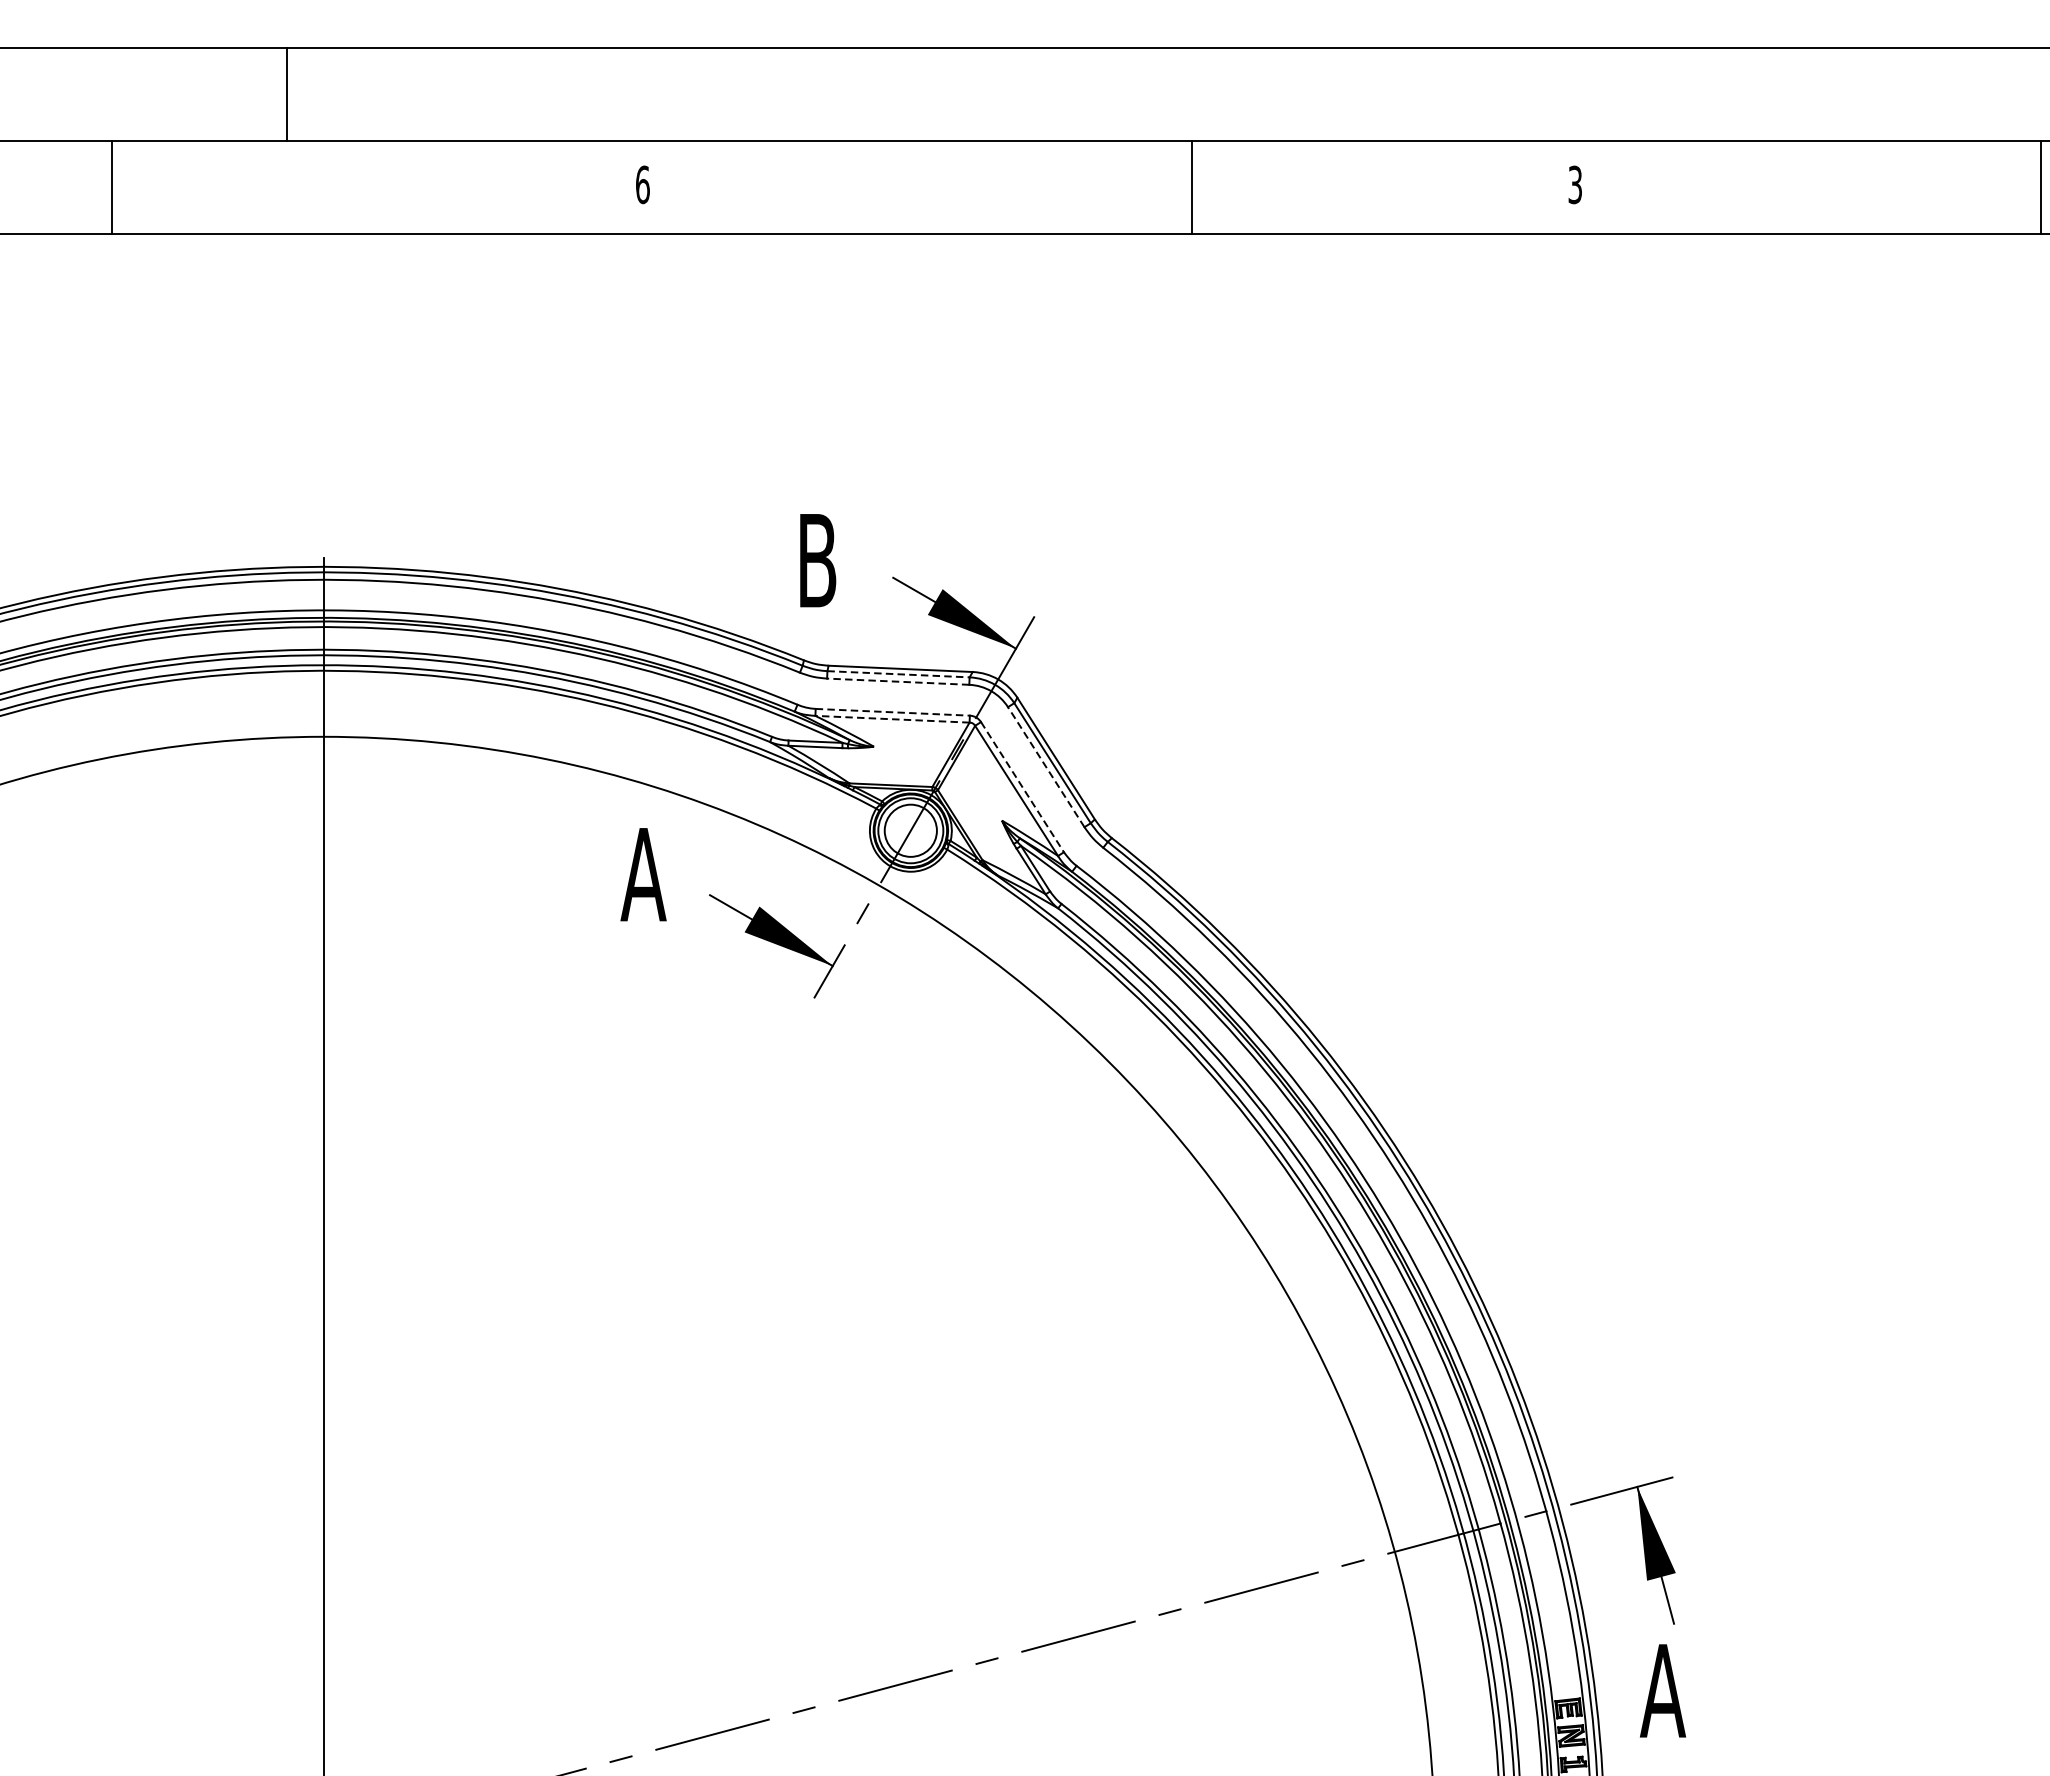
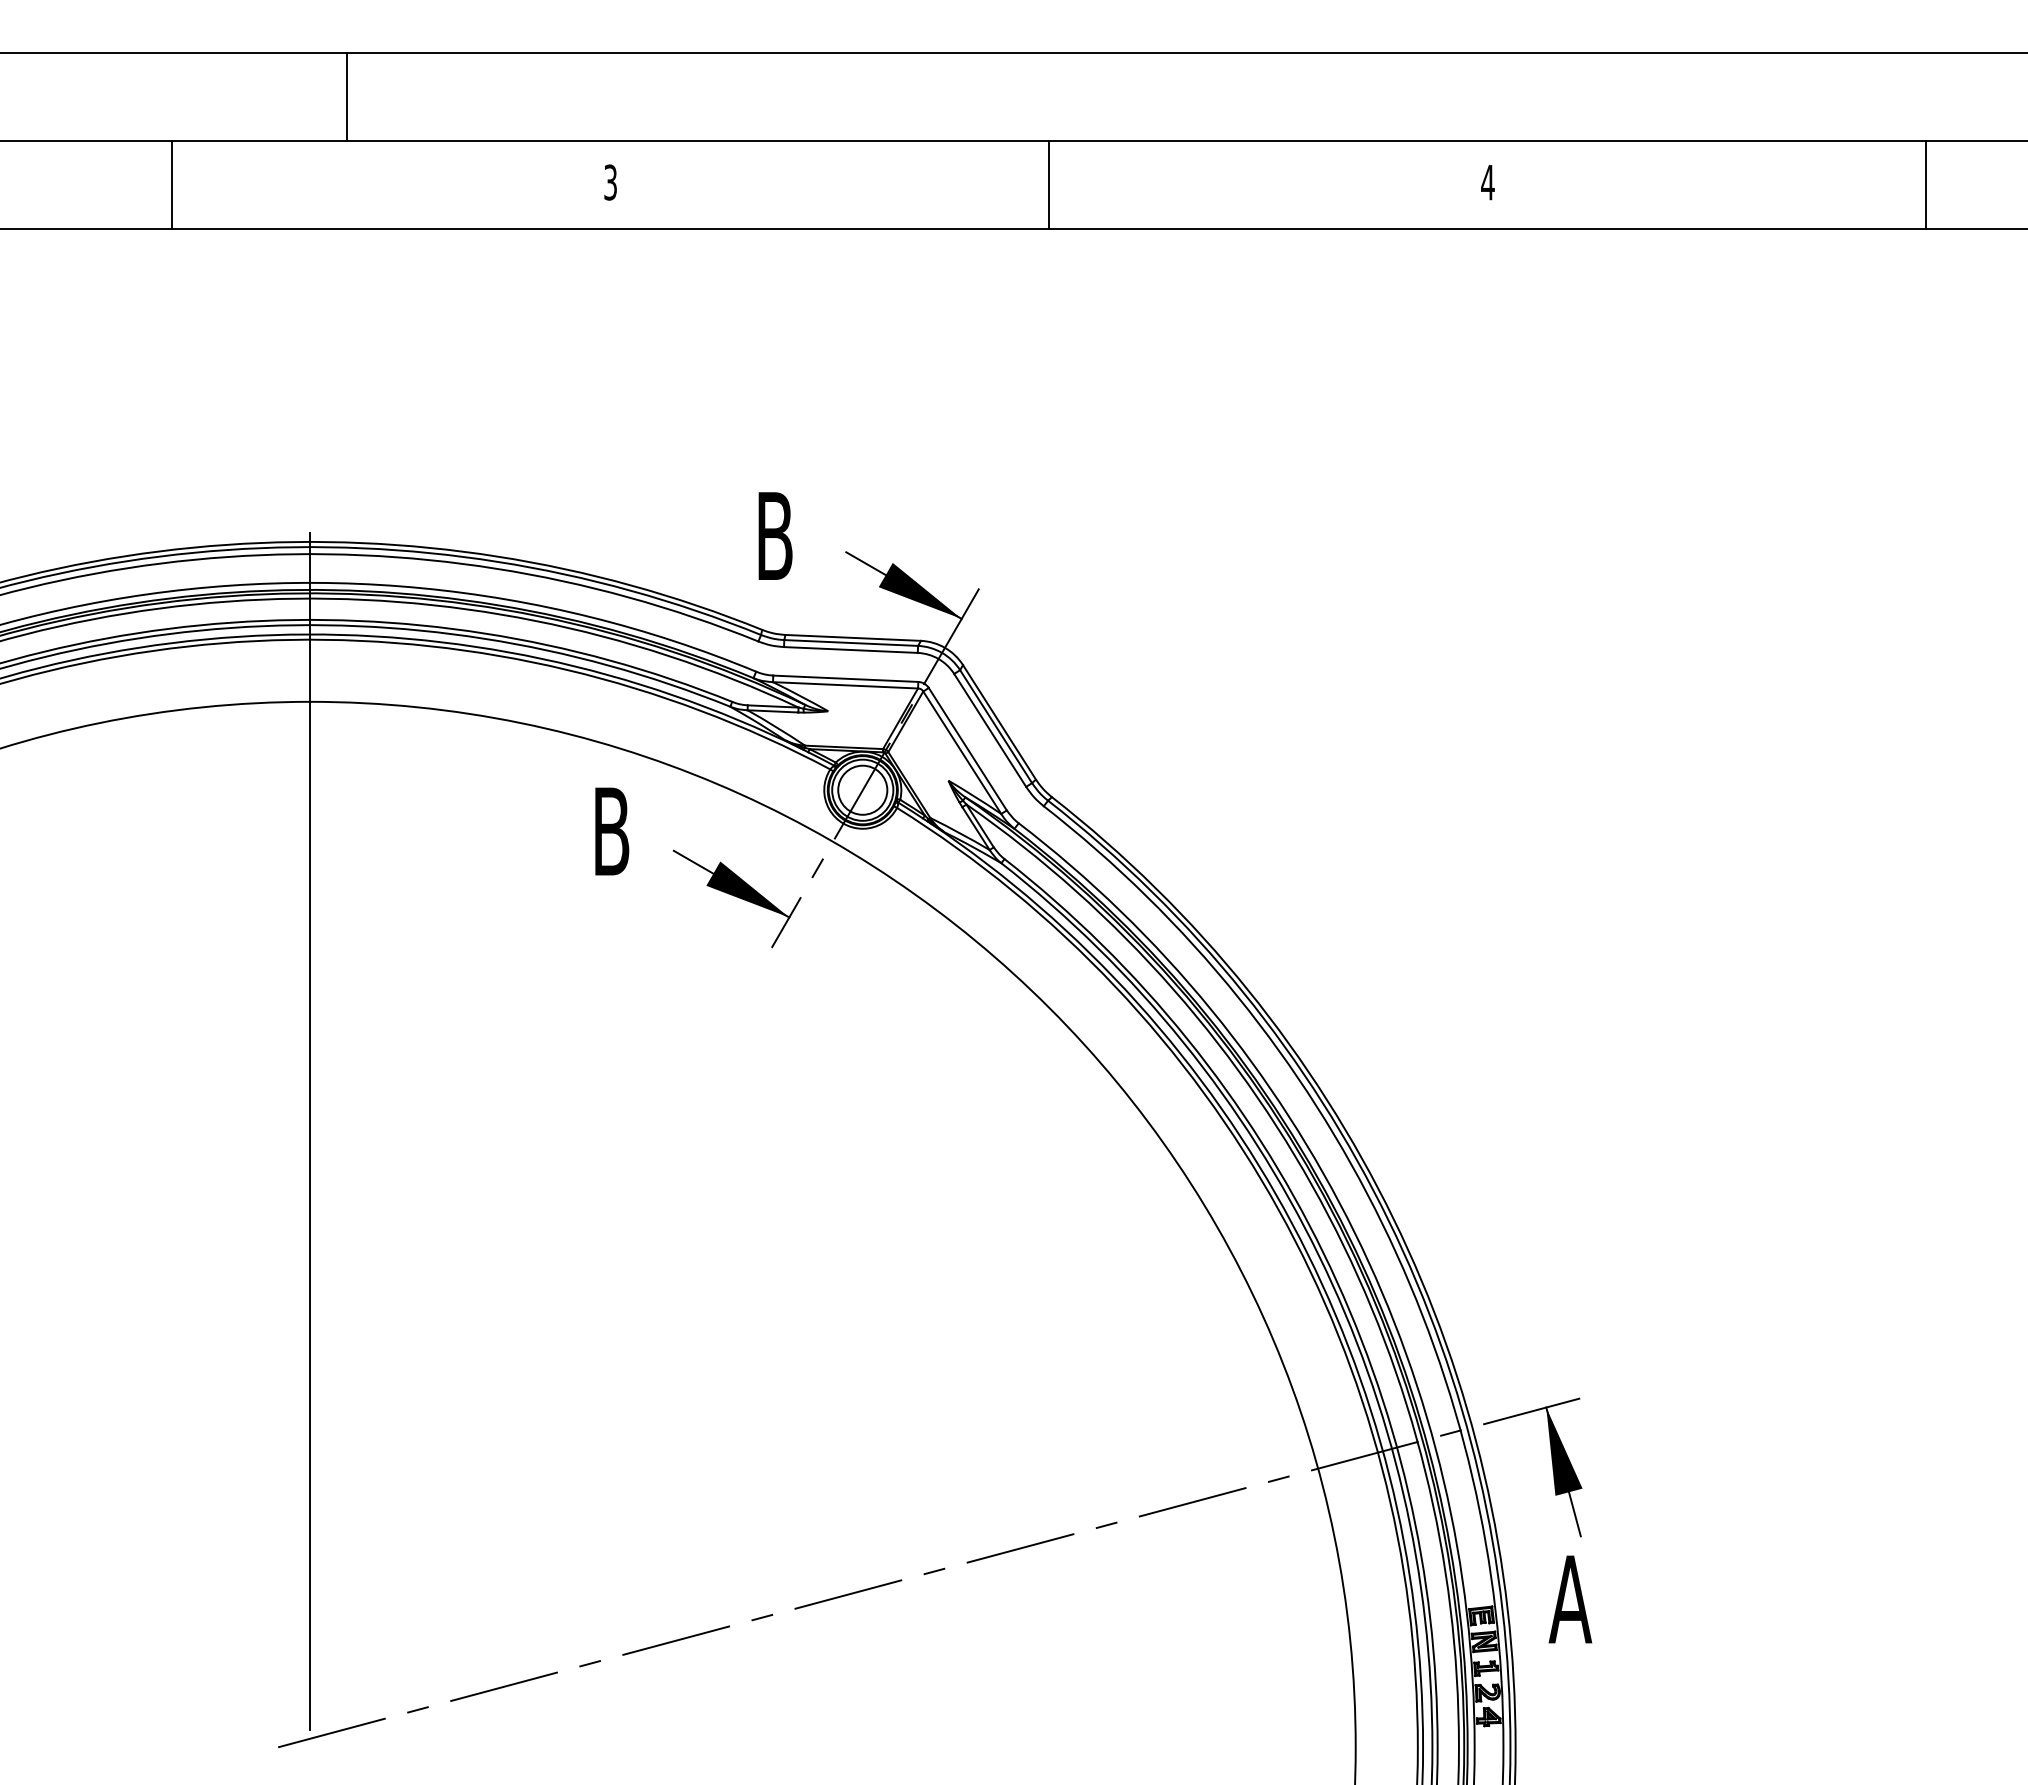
line: (287, 94) -> (347, 97), moved
text: (642, 184) -> (610, 182), 6 -> 3
text: (1574, 184) -> (1487, 182), 3 -> 4
line: (111, 186) -> (171, 184), moved
line: (1191, 186) -> (1048, 184), moved
line: (898, 674) -> (851, 643), dashed -> solid
line: (897, 682) -> (850, 650), dashed -> solid
line: (892, 712) -> (845, 678), dashed -> solid
line: (892, 719) -> (845, 685), dashed -> solid
line: (1046, 767) -> (990, 730), dashed -> solid
line: (1022, 787) -> (967, 749), dashed -> solid
text: (642, 874) -> (610, 831), A -> B

